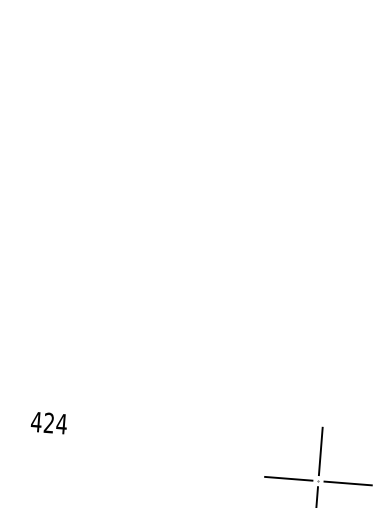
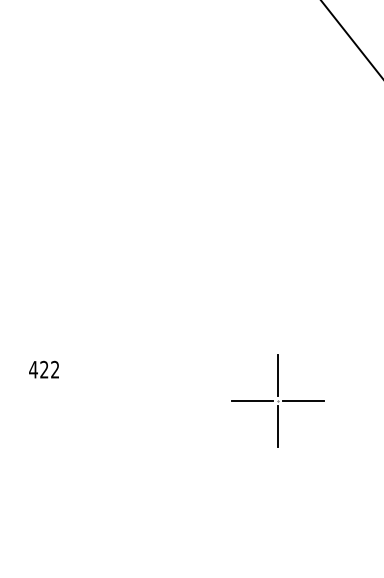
text: (60, 423) -> (54, 369), 424 -> 422

